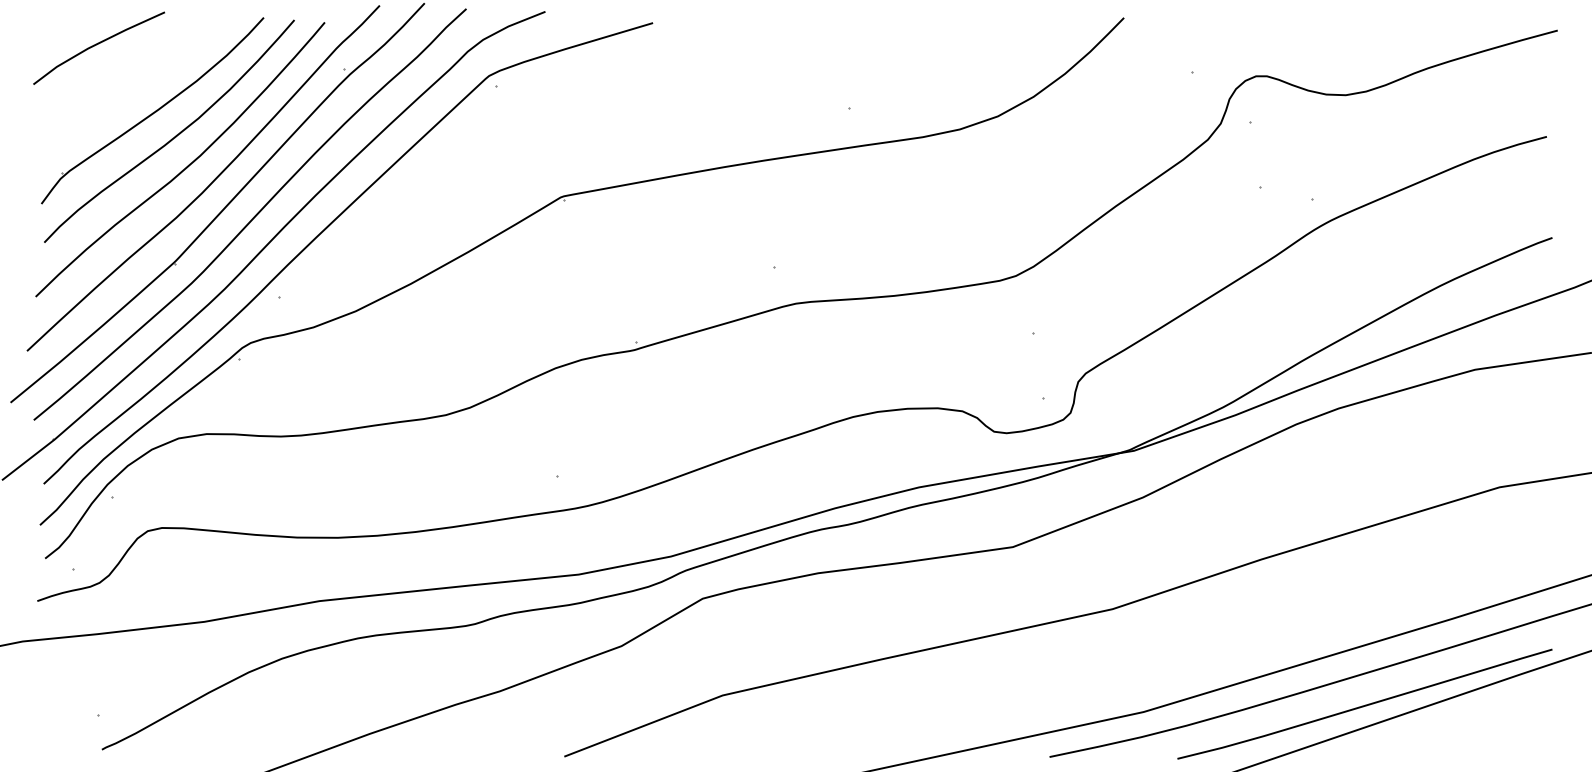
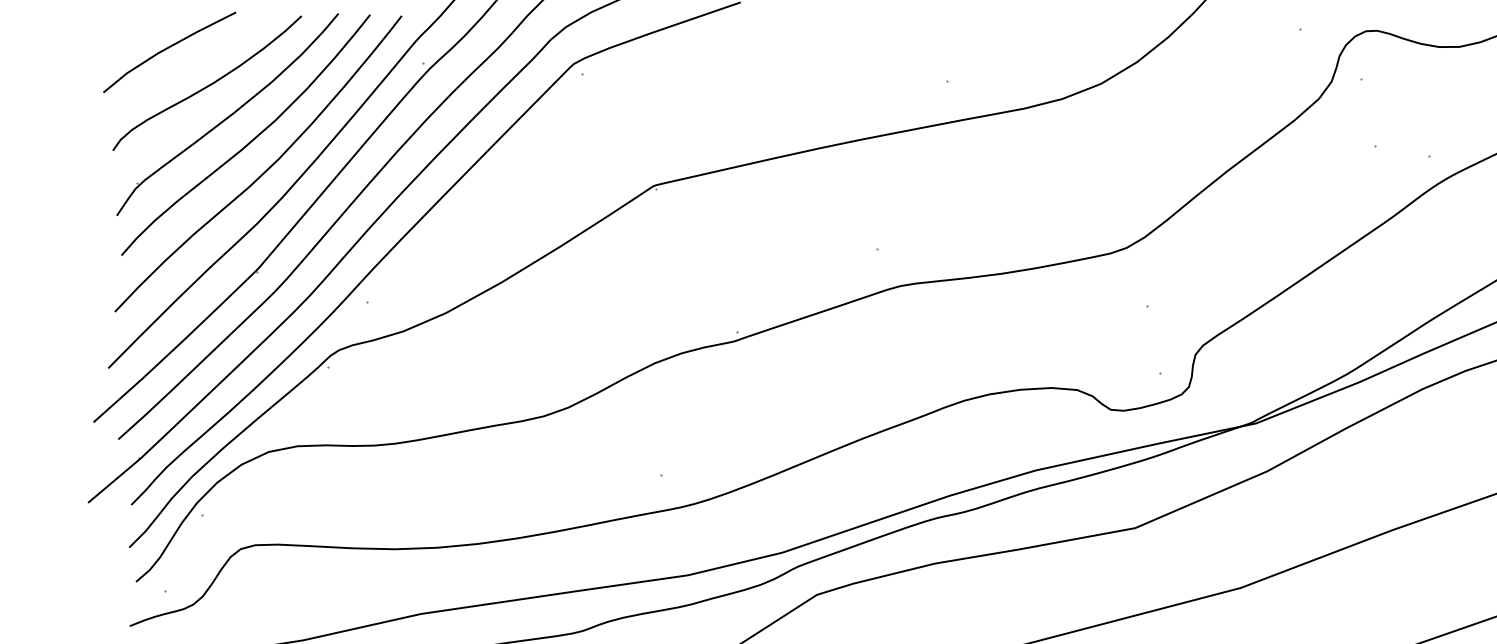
curve: (134, 81) -> (207, 85), added

